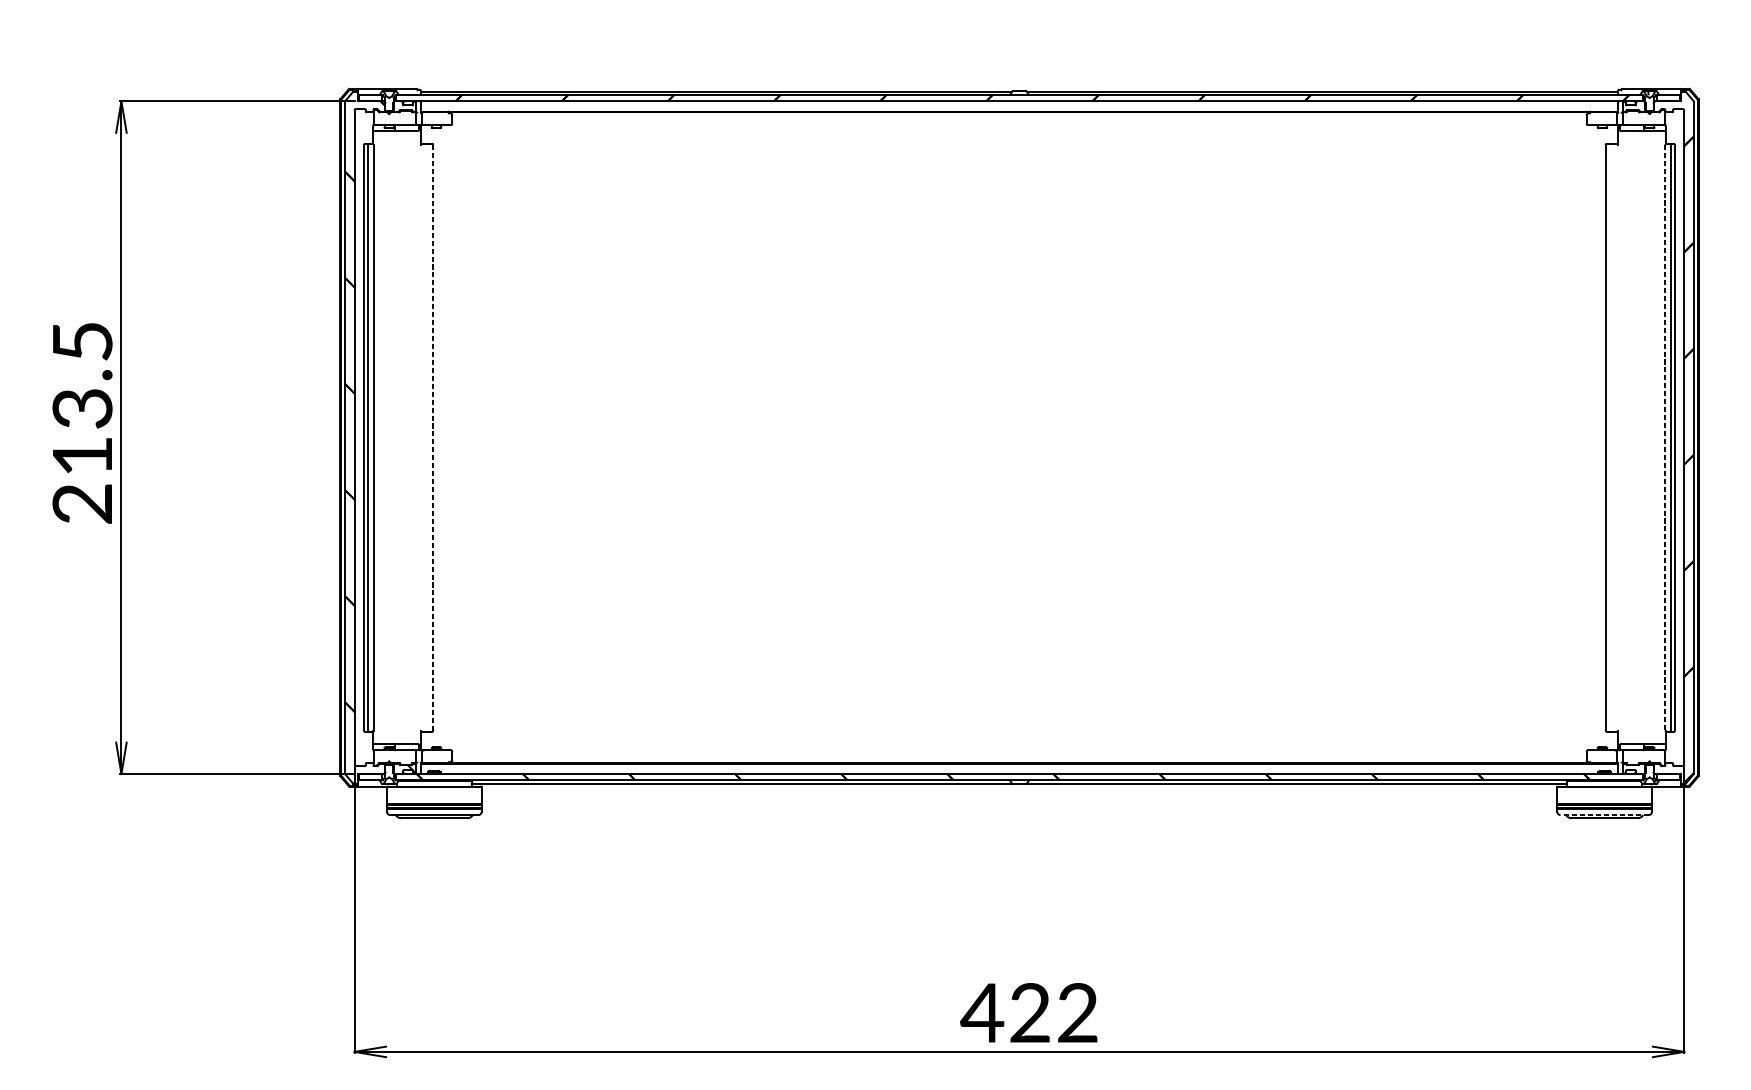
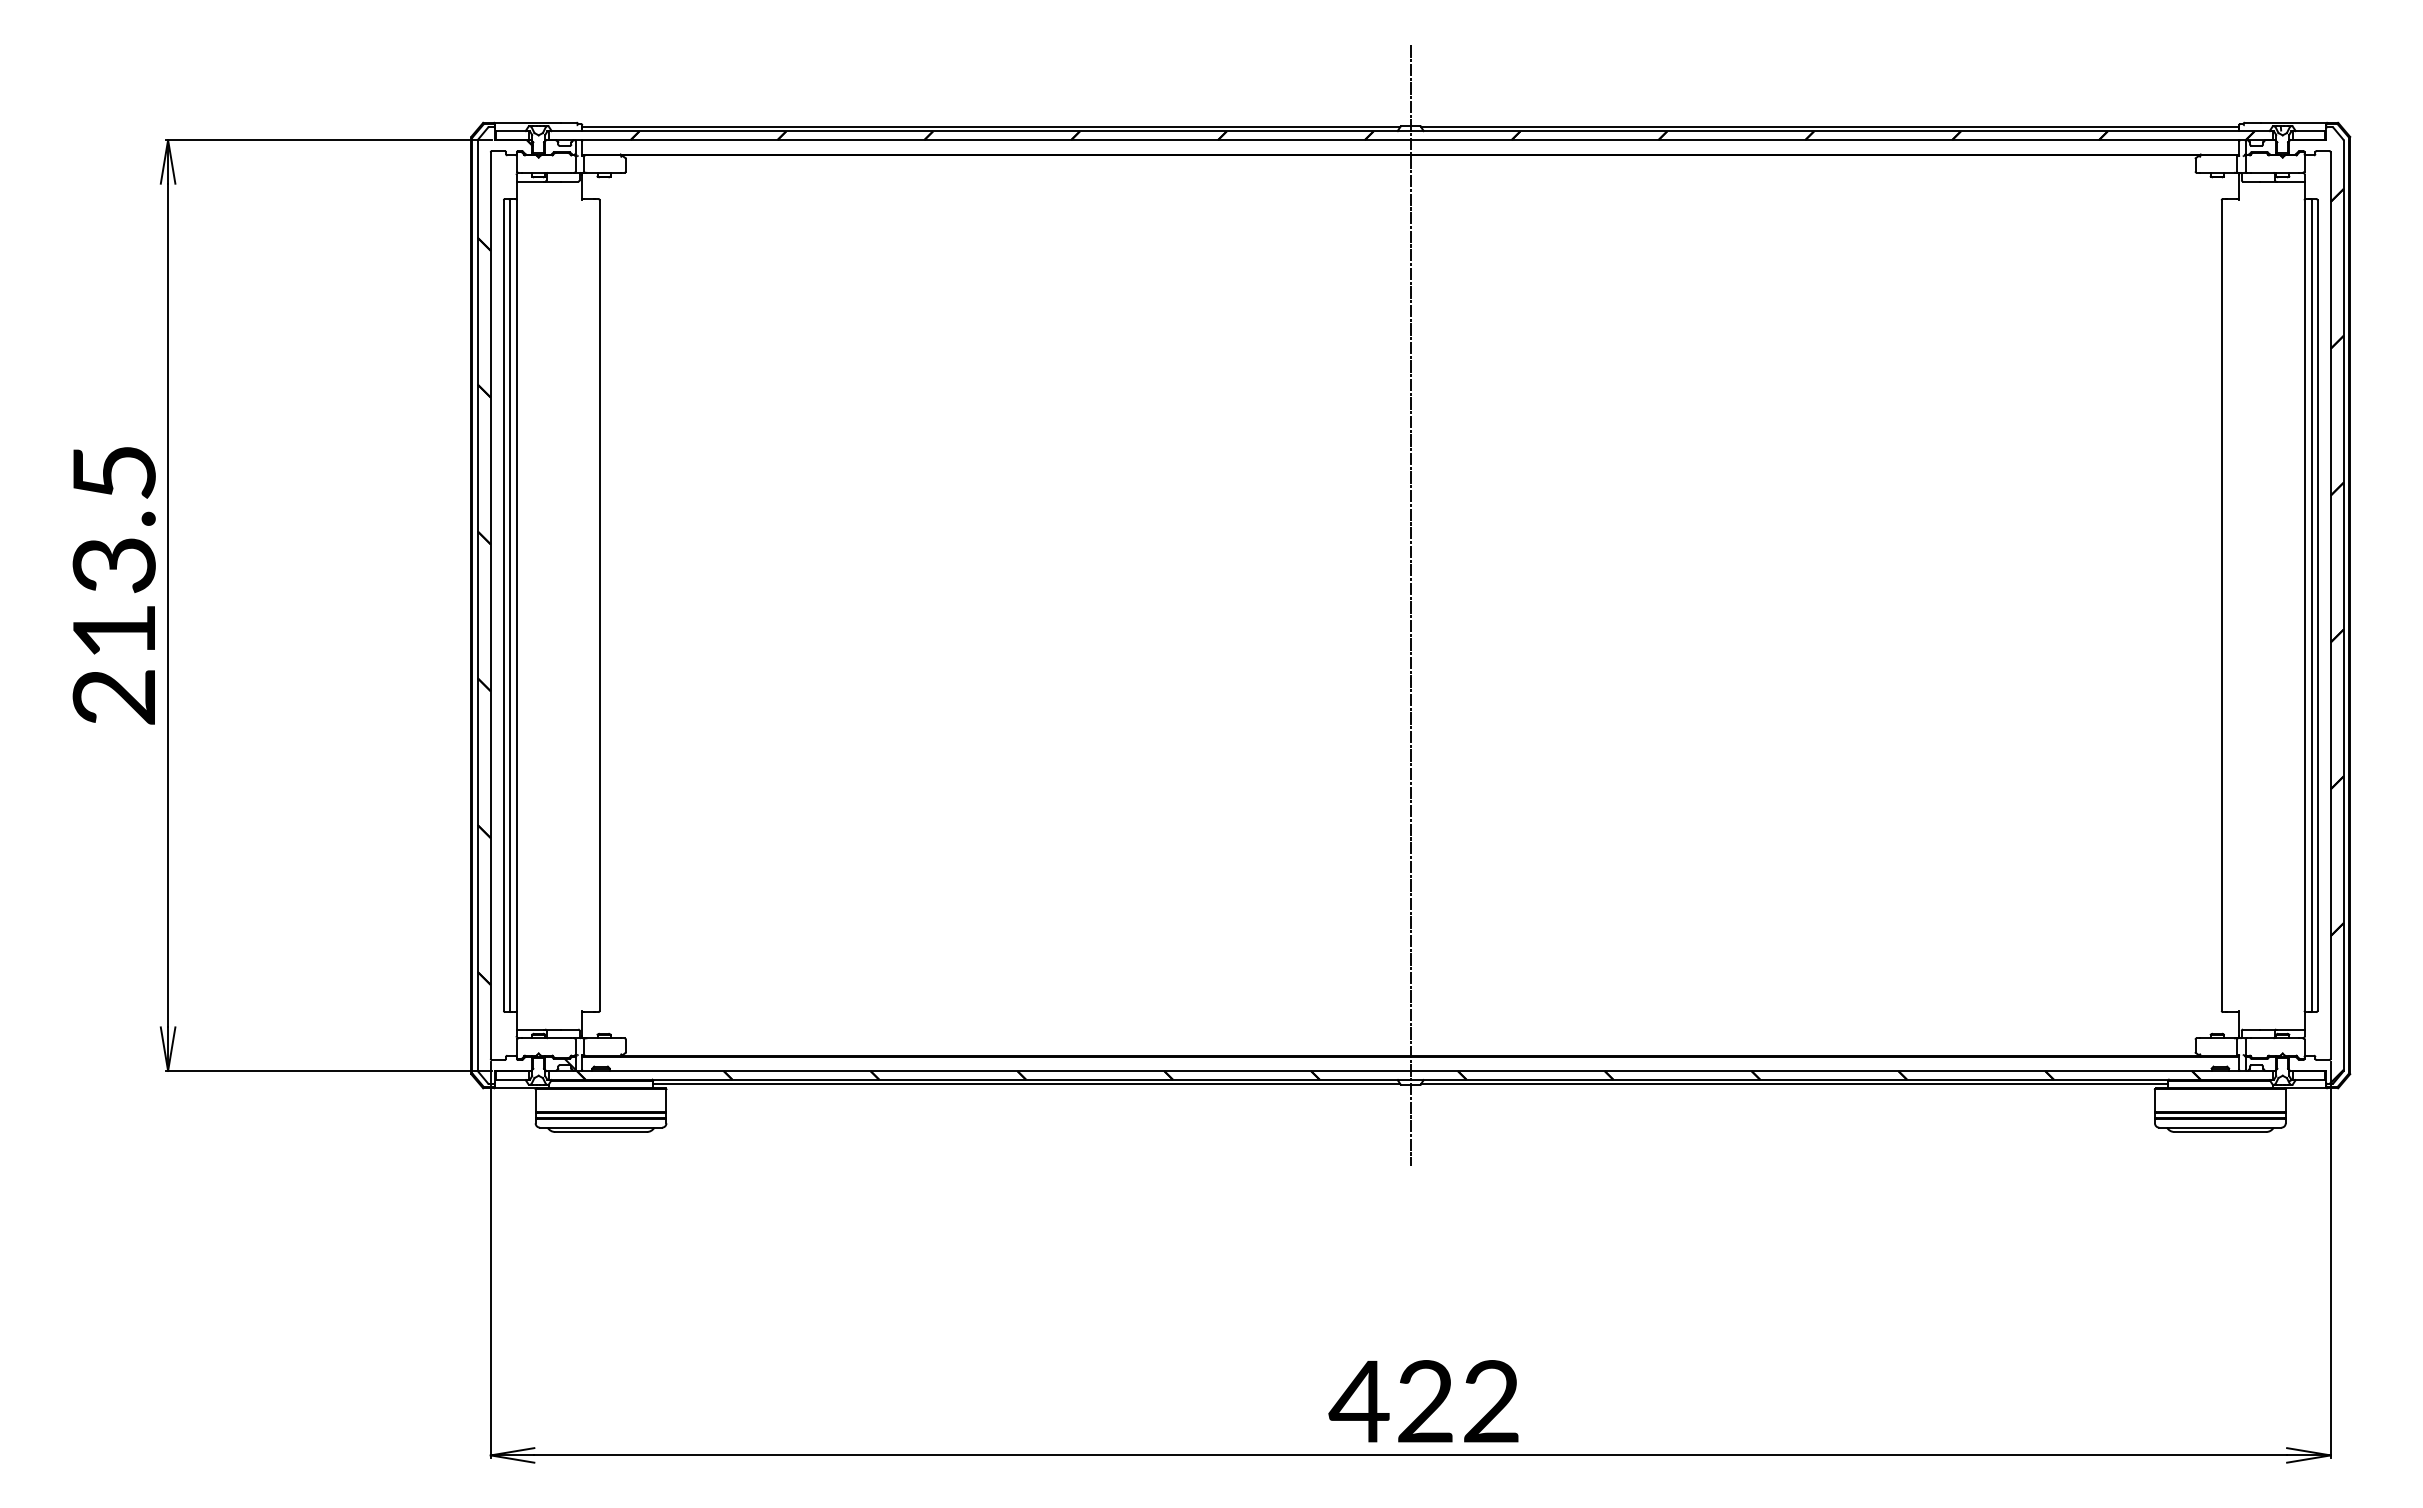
line: (433, 437) -> (599, 605), dashed -> solid
line: (1019, 437) -> (1410, 605), added
line: (1665, 438) -> (2304, 606), dashed -> solid
line: (1603, 814) -> (2219, 1127), dashed -> solid

